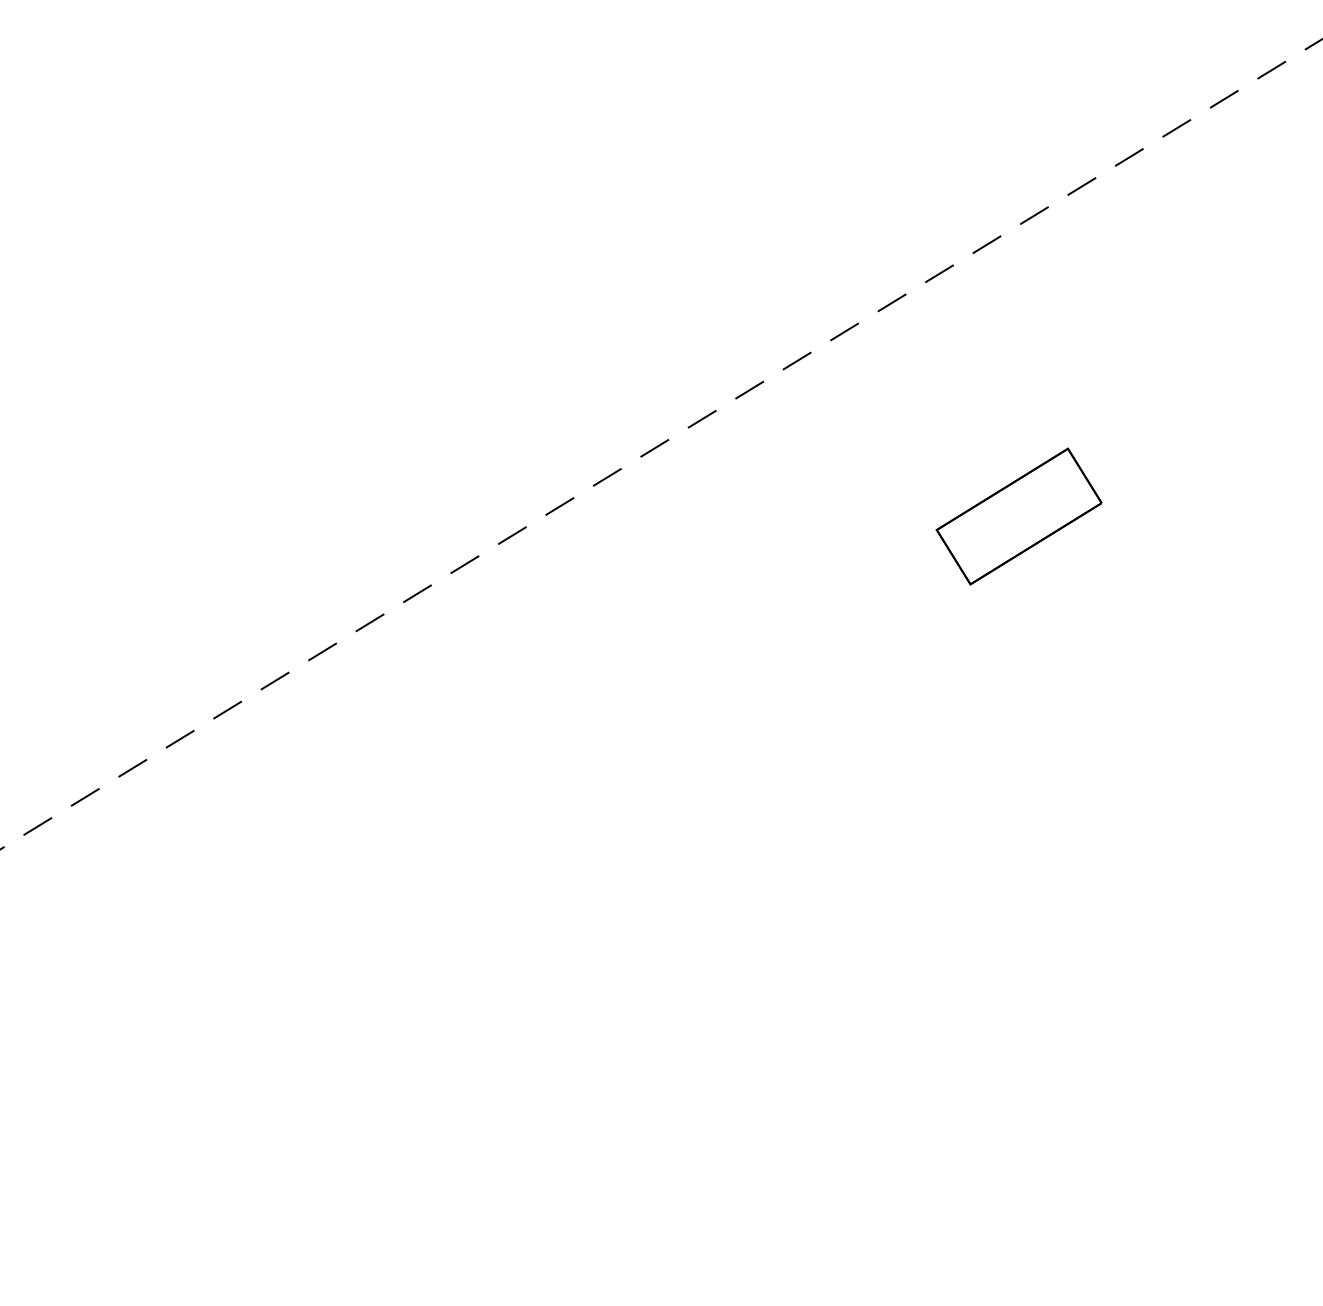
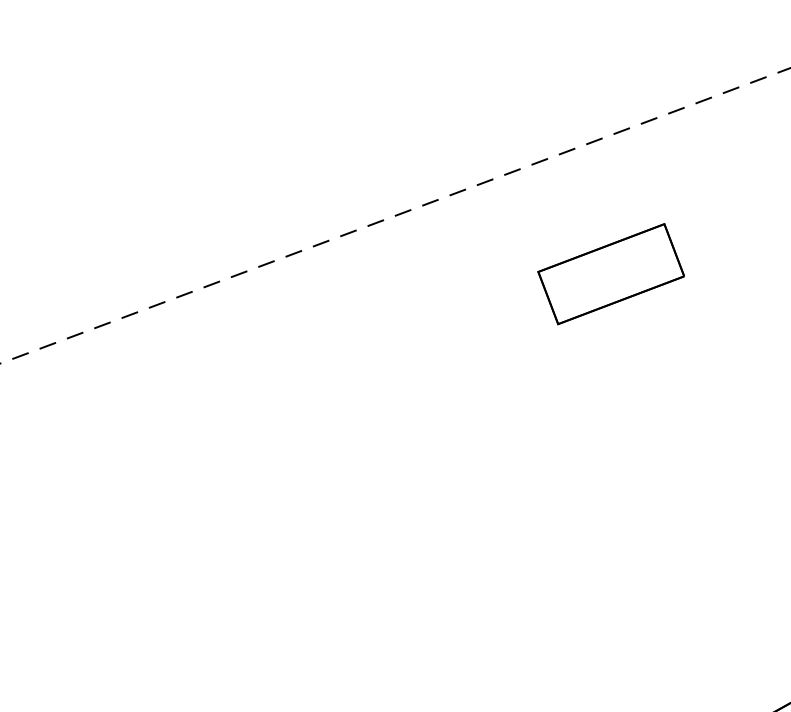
part: (1018, 517) -> (610, 274), size x1.67

